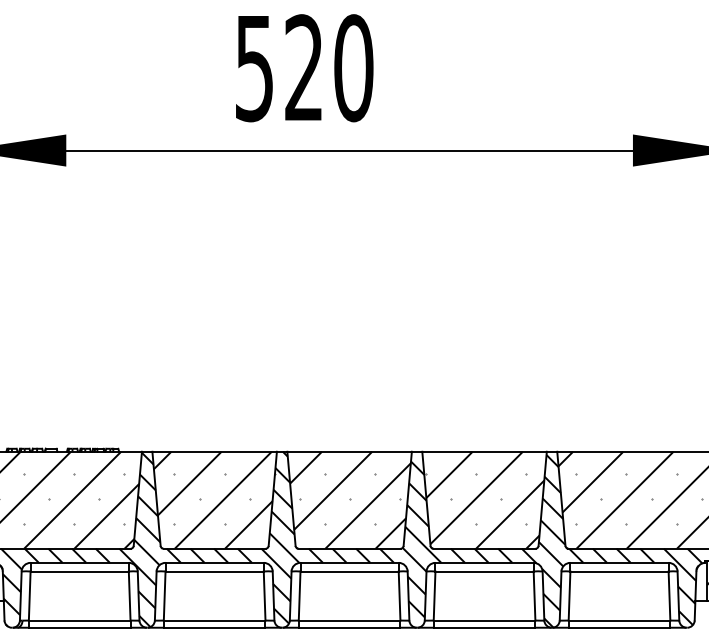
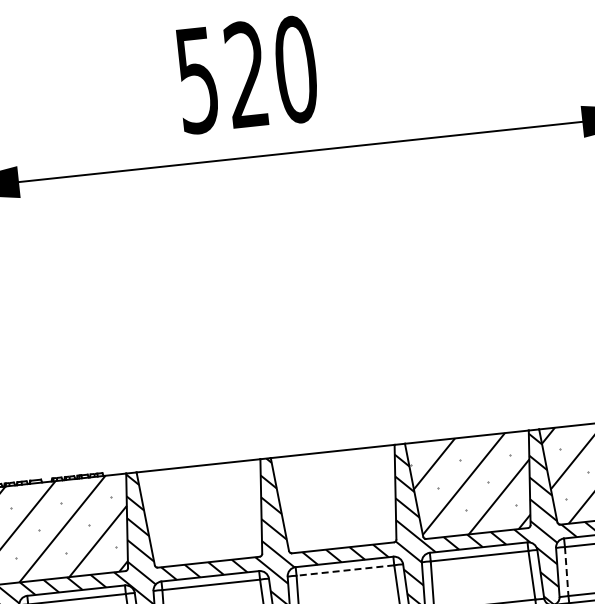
hatch: (213, 499) -> (202, 513), removed
hatch: (350, 499) -> (338, 498), removed
line: (349, 571) -> (345, 570), solid -> dashed
line: (569, 596) -> (566, 572), solid -> dashed

